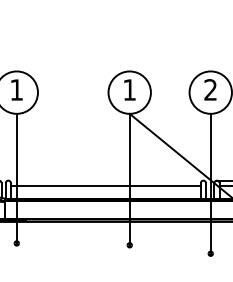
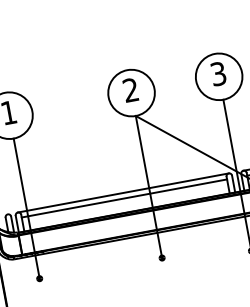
text: (129, 89) -> (130, 89), 1 -> 2
text: (210, 89) -> (218, 73), 2 -> 3
line: (105, 180) -> (122, 192), added

